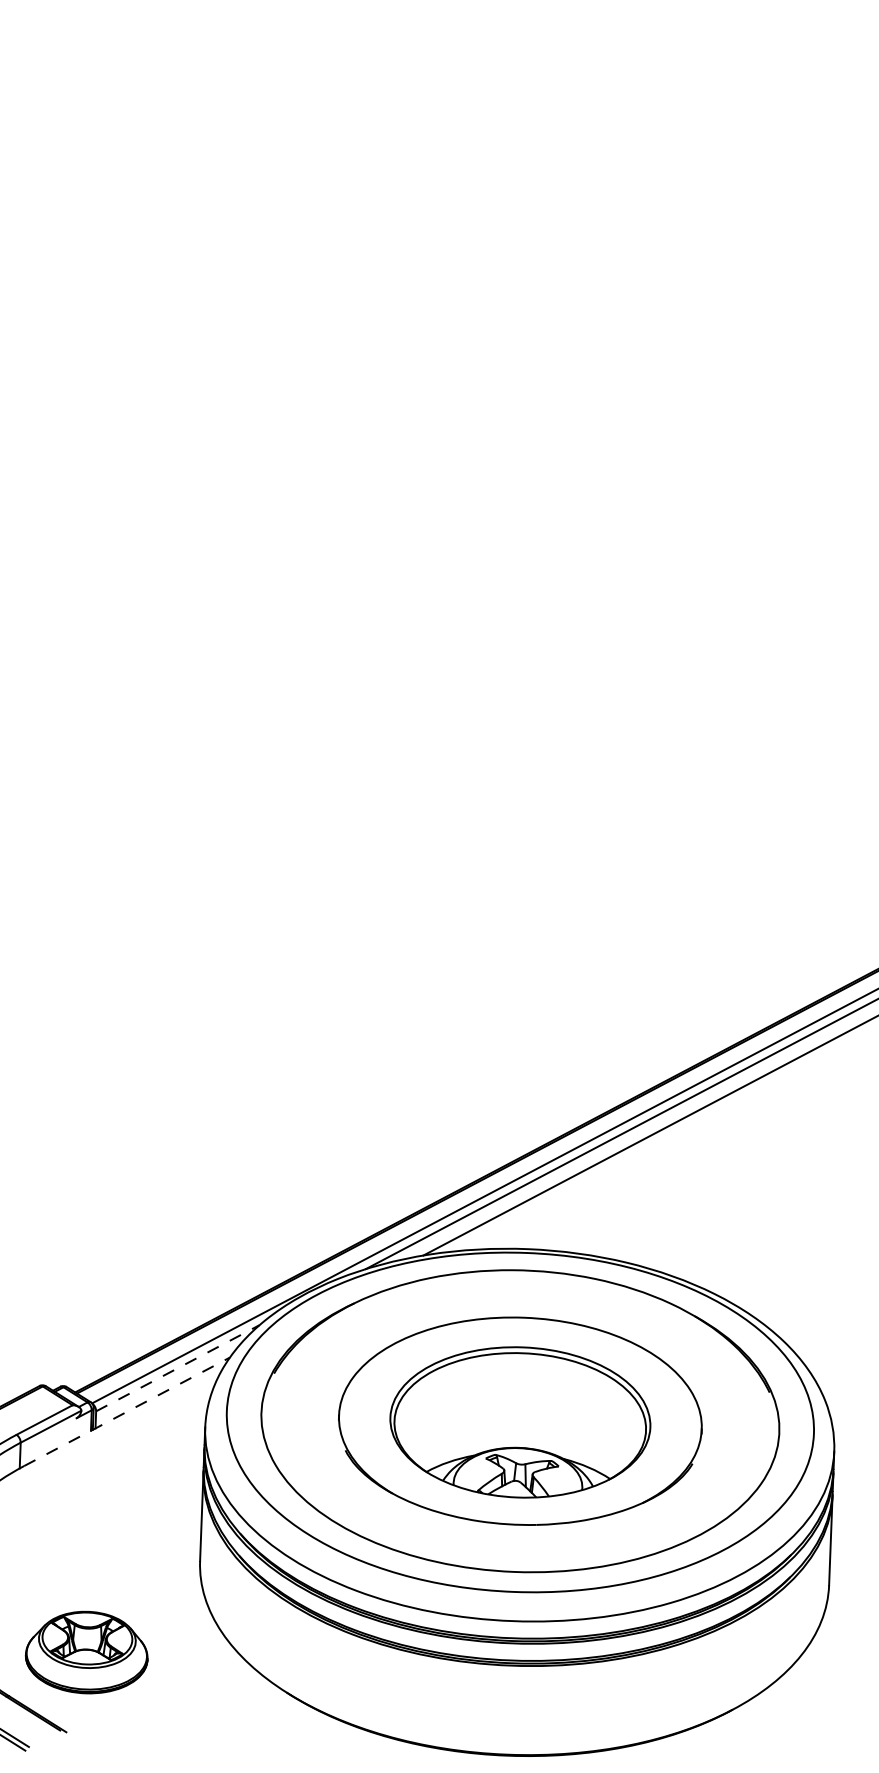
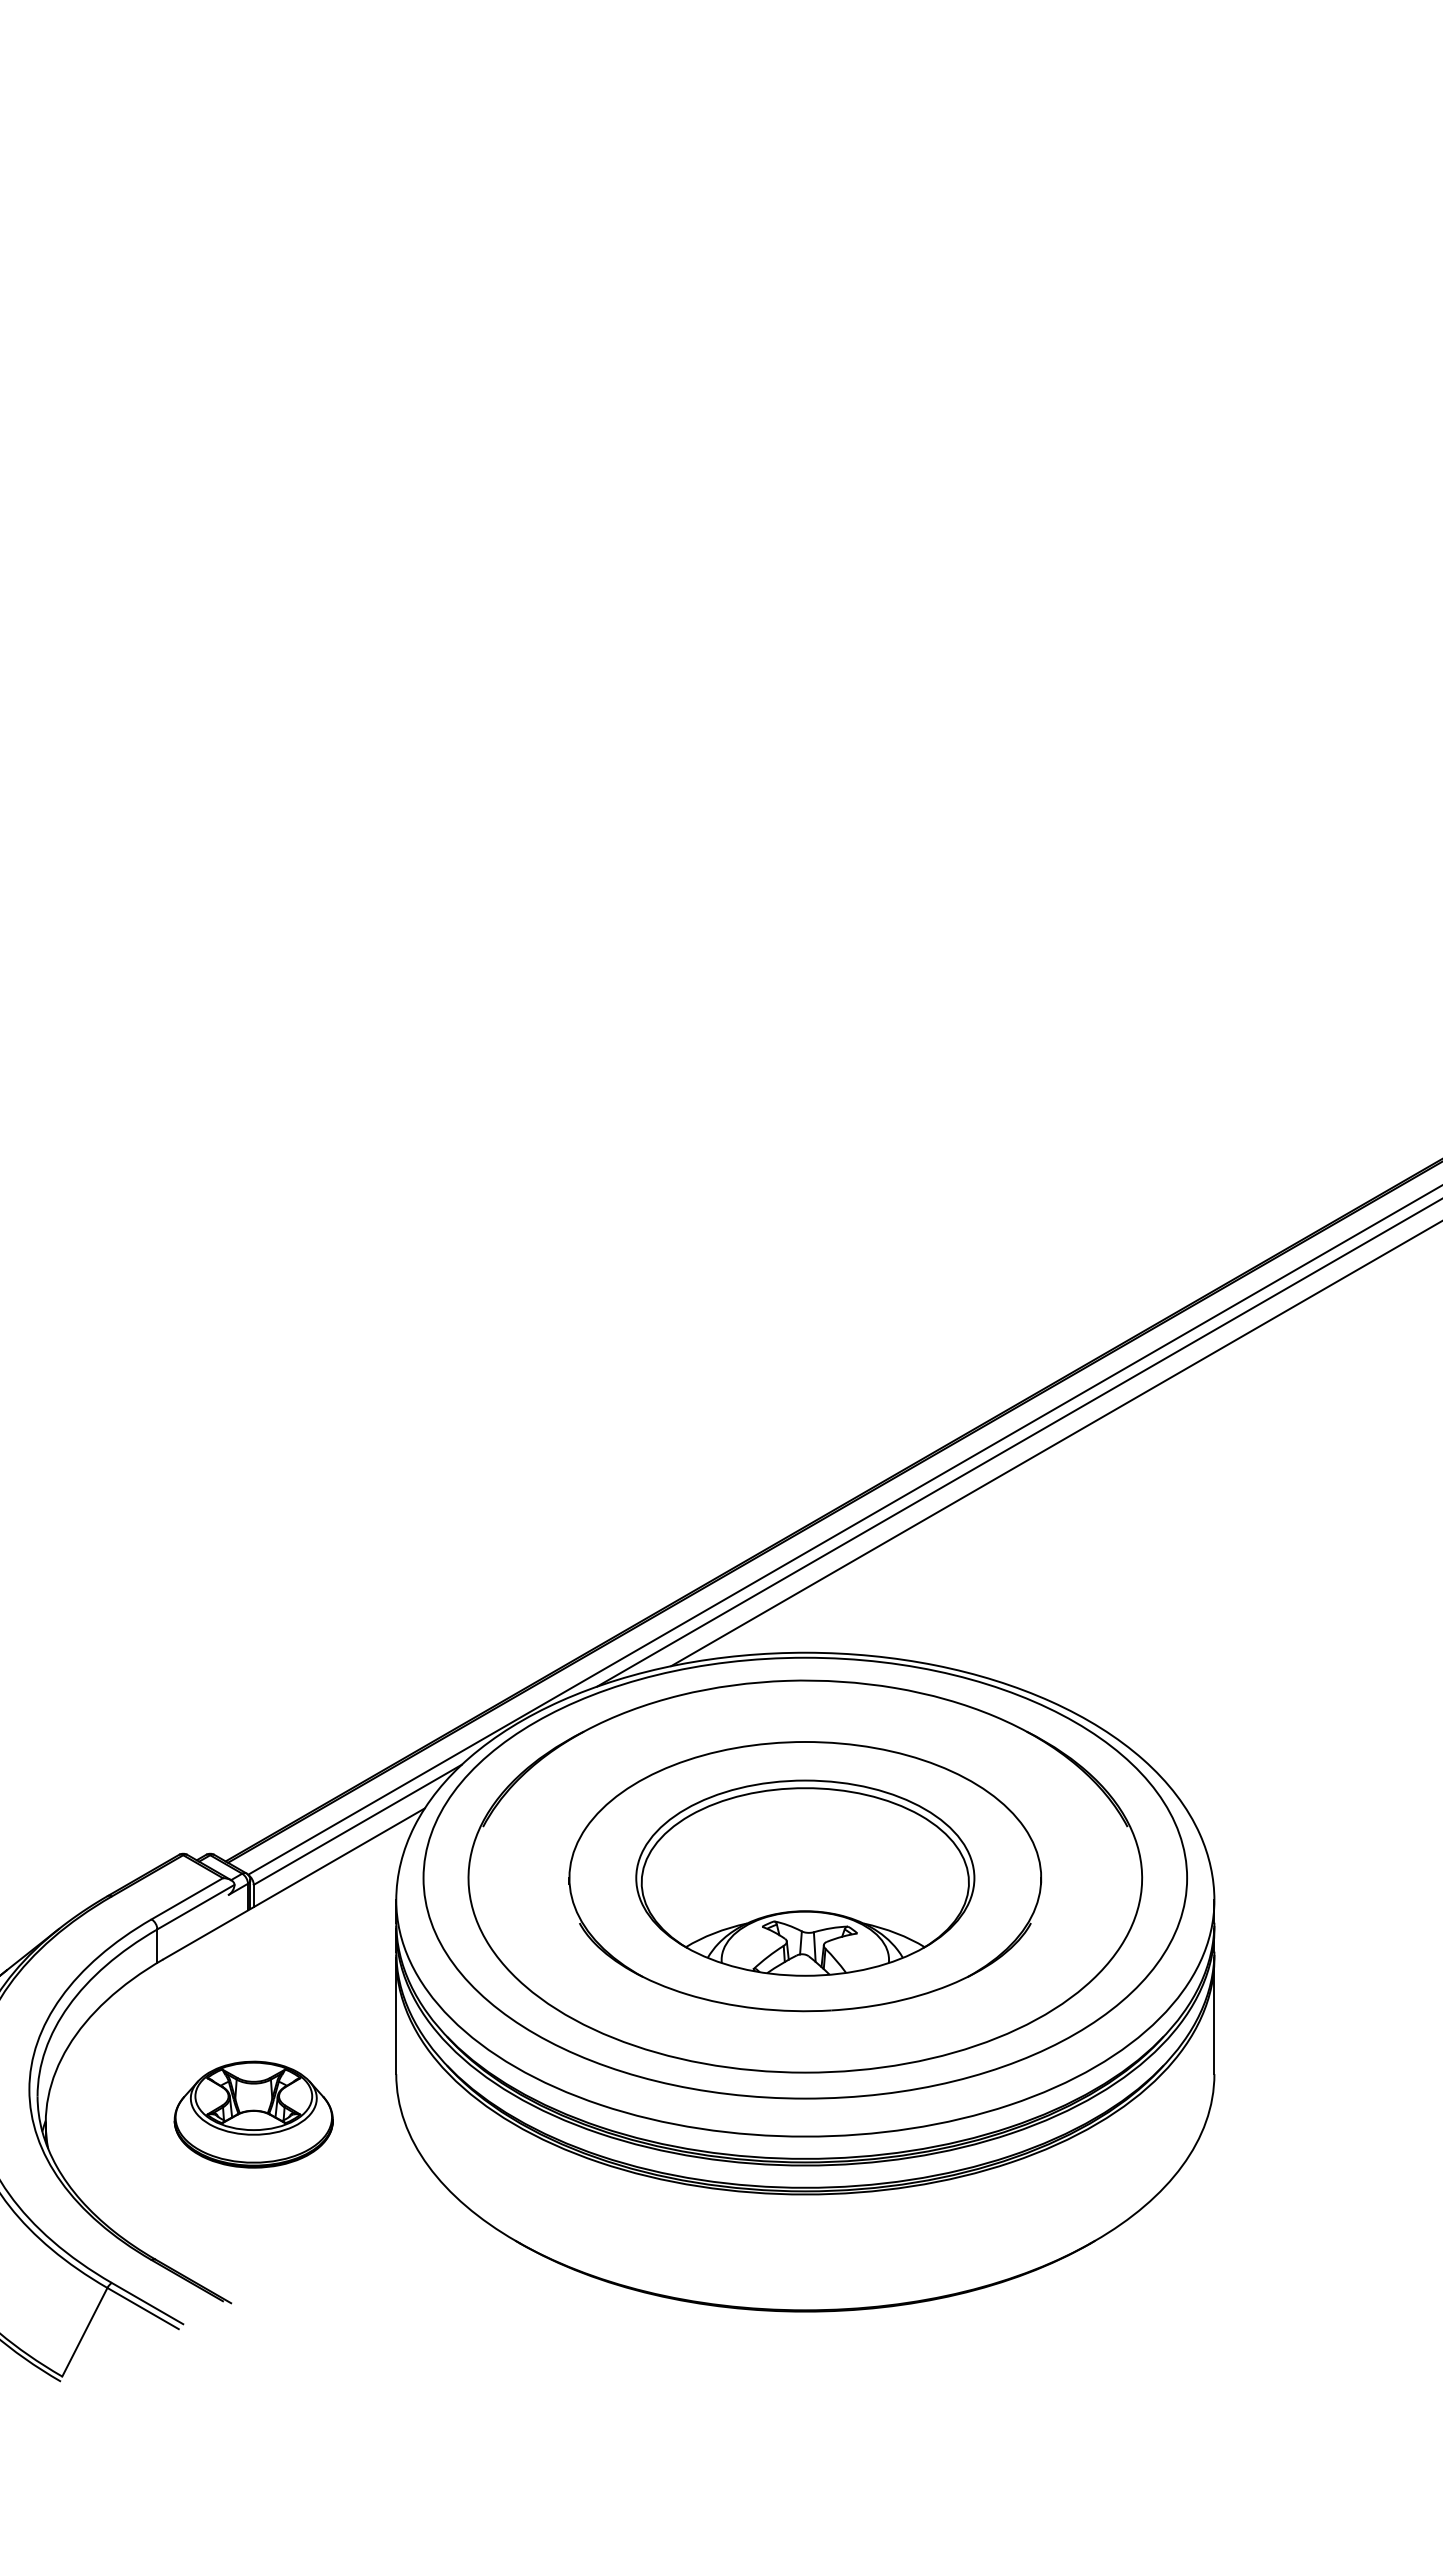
line: (178, 1367) -> (358, 1824), dashed -> solid
line: (127, 1411) -> (294, 1883), dashed -> solid
part: (86, 1652) -> (253, 2114), moved

